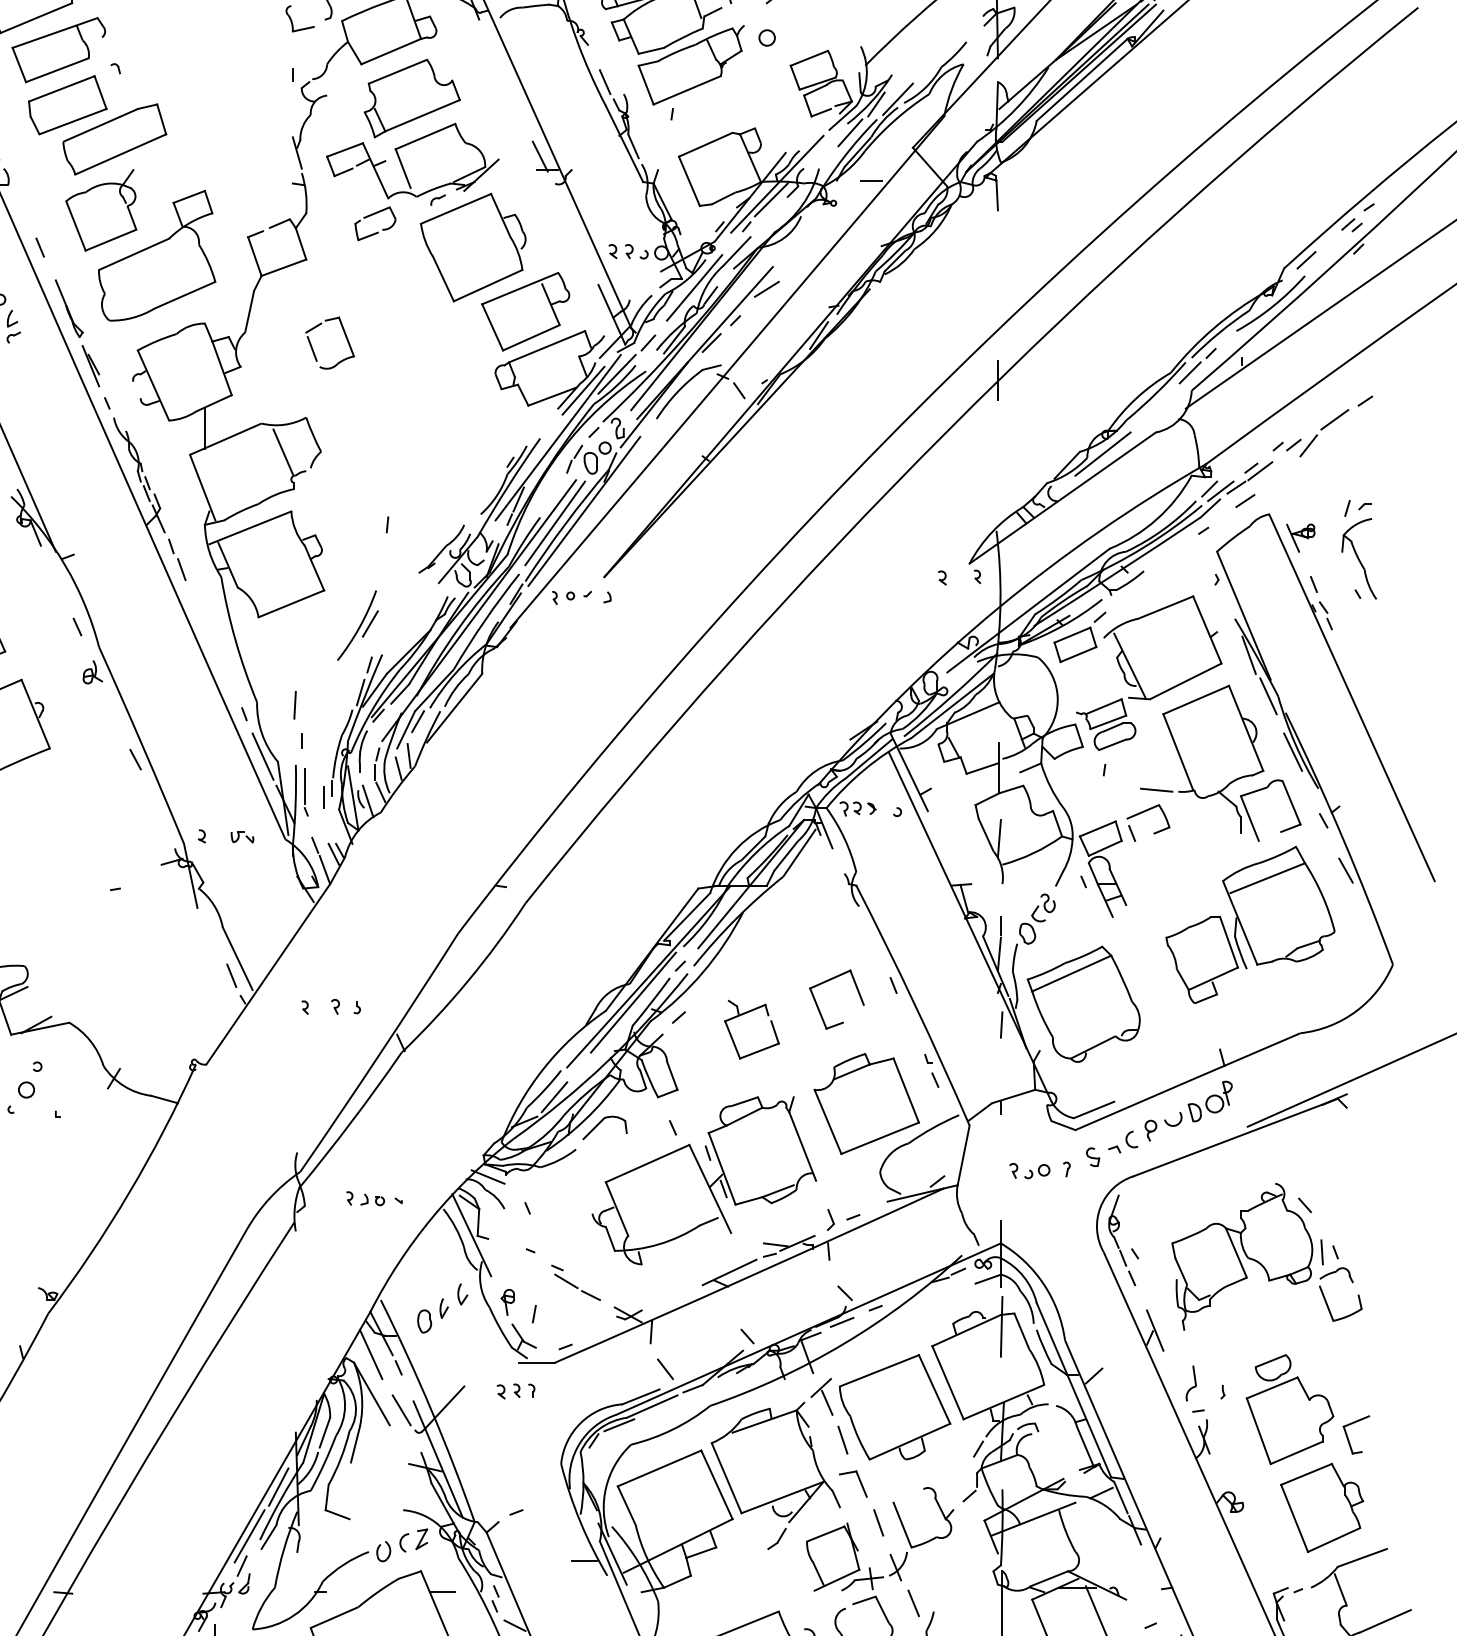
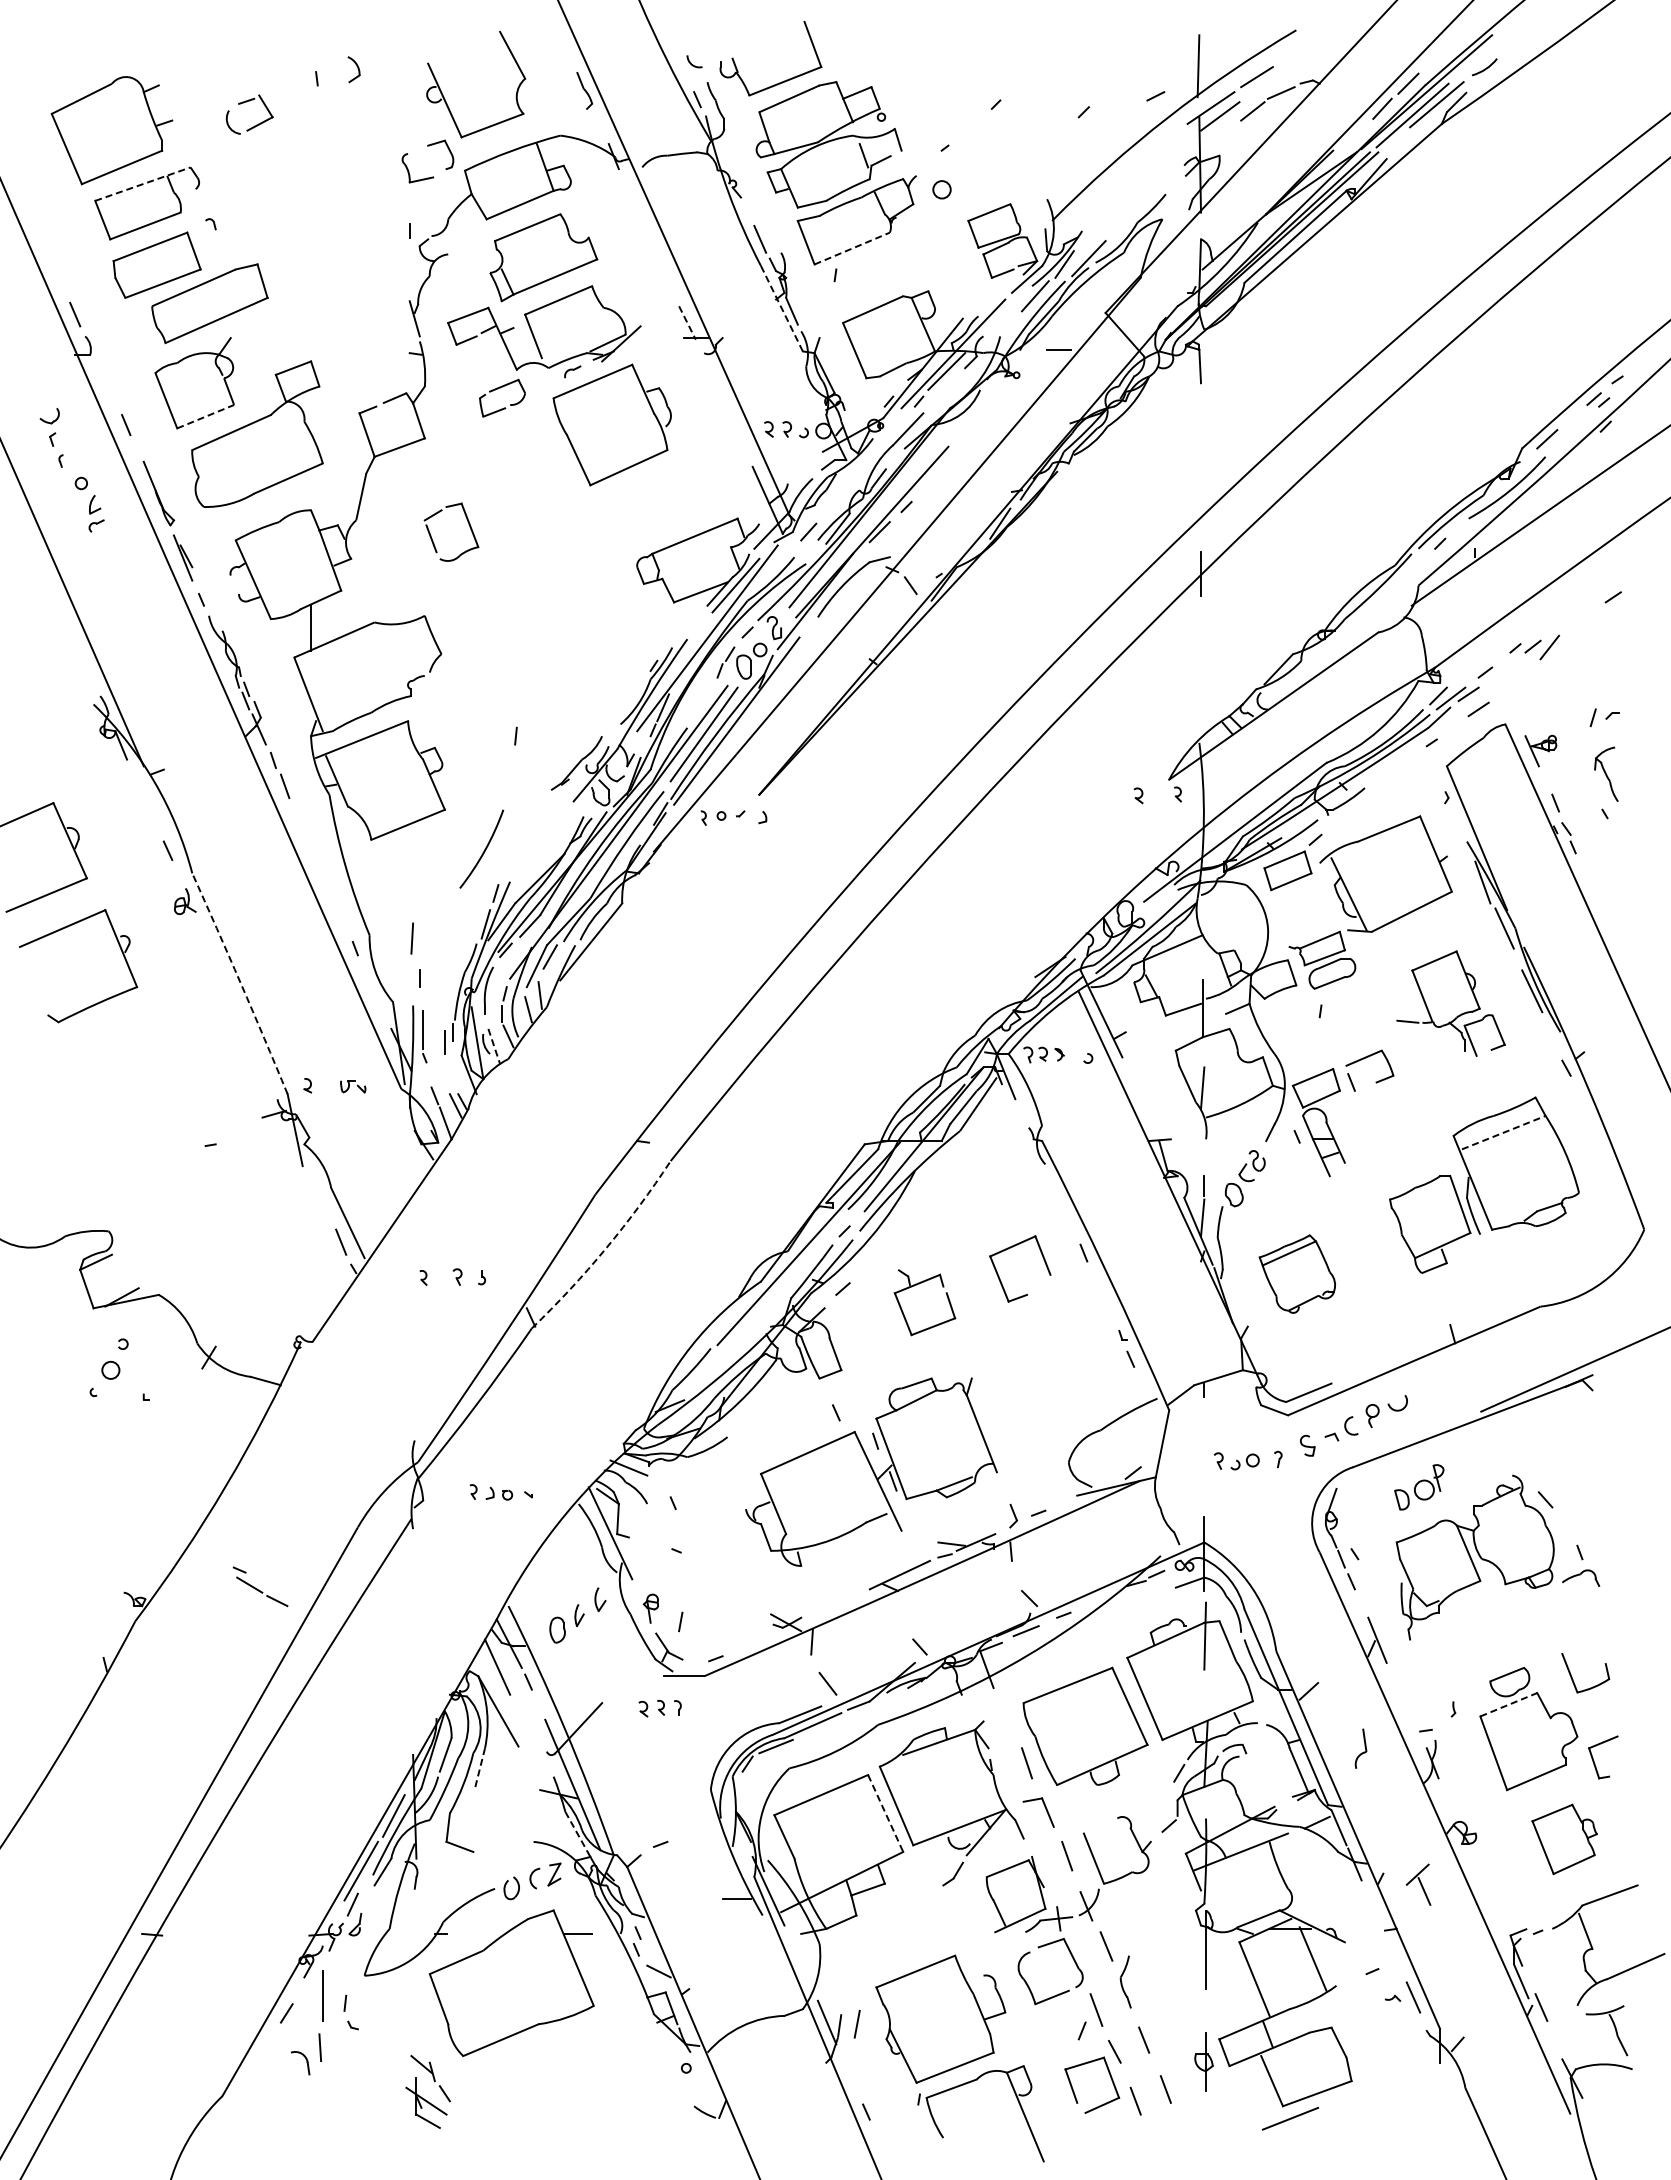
line: (54, 33) -> (142, 184), solid -> dashed
line: (687, 90) -> (852, 248), solid -> dashed
line: (624, 143) -> (781, 308), solid -> dashed
line: (540, 157) -> (687, 323), solid -> dashed
line: (110, 240) -> (205, 416), solid -> dashed
line: (694, 288) -> (860, 470), removed
line: (766, 289) -> (941, 471), removed
part: (525, 311) -> (670, 496), removed
line: (1189, 372) -> (1416, 565), removed
line: (616, 373) -> (773, 566), removed
line: (1335, 420) -> (1579, 618), removed
line: (282, 452) -> (398, 654), removed
line: (1102, 453) -> (1318, 656), removed
line: (1260, 470) -> (1495, 675), removed
part: (1359, 559) -> (1606, 774), size x0.6
line: (370, 624) -> (496, 847), removed
arc: (142, 745) -> (240, 983), solid -> dashed
line: (263, 756) -> (376, 996), removed
line: (135, 759) -> (233, 999), removed
part: (1220, 763) -> (1450, 1003), size x0.6
line: (368, 801) -> (494, 1046), solid -> dashed
line: (1345, 870) -> (1591, 1123), removed
line: (1268, 878) -> (1504, 1132), solid -> dashed
arc: (467, 981) -> (605, 1248), solid -> dashed
line: (633, 1002) -> (791, 1272), removed
part: (1083, 1003) -> (1297, 1273), size x0.6
line: (1001, 1025) -> (1205, 1297), removed
line: (554, 1097) -> (703, 1378), removed
part: (1210, 1101) -> (1419, 1487), moved
part: (866, 1104) -> (1053, 1386), removed
part: (600, 1123) -> (755, 1407), removed
line: (1321, 1252) -> (1564, 1552), removed
part: (576, 1282) -> (260, 1586), moved
part: (1328, 1306) -> (1572, 1676), moved
part: (1190, 1383) -> (1360, 1748), moved
line: (1271, 1387) -> (1508, 1704), solid -> dashed
part: (821, 1396) -> (1418, 1884), moved
line: (401, 1410) -> (531, 1729), removed
line: (355, 1444) -> (480, 1768), solid -> dashed
line: (716, 1484) -> (885, 1813), solid -> dashed
line: (442, 1503) -> (577, 1834), solid -> dashed
part: (1321, 1508) -> (1564, 1839), size x0.7

